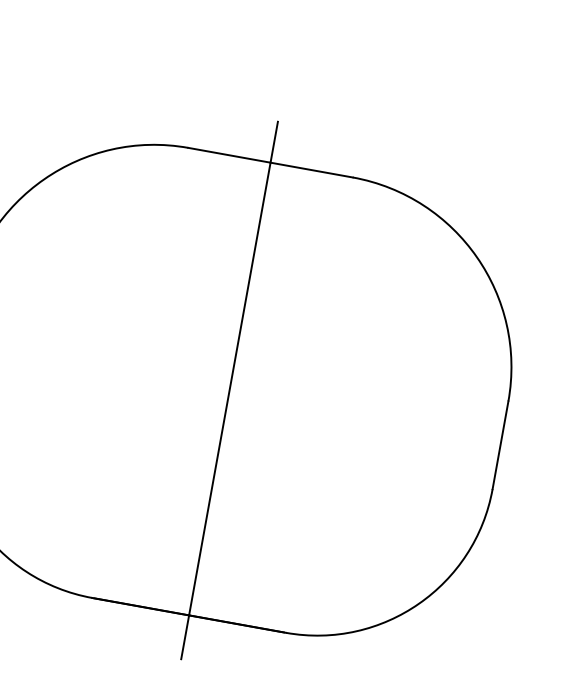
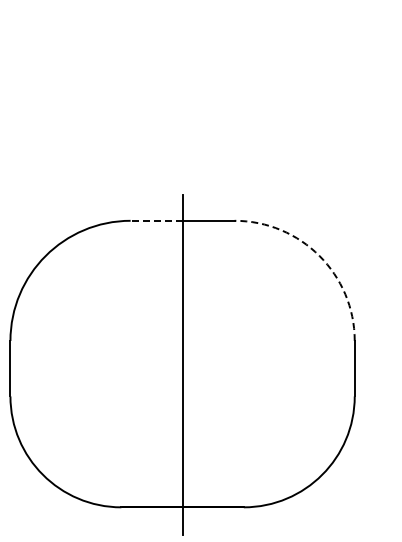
line: (229, 154) -> (156, 220), solid -> dashed
arc: (476, 257) -> (319, 256), solid -> dashed

